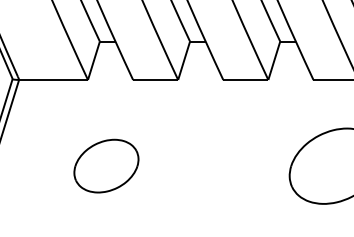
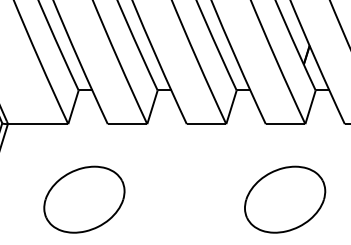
part: (106, 165) -> (84, 199), size x1.43

